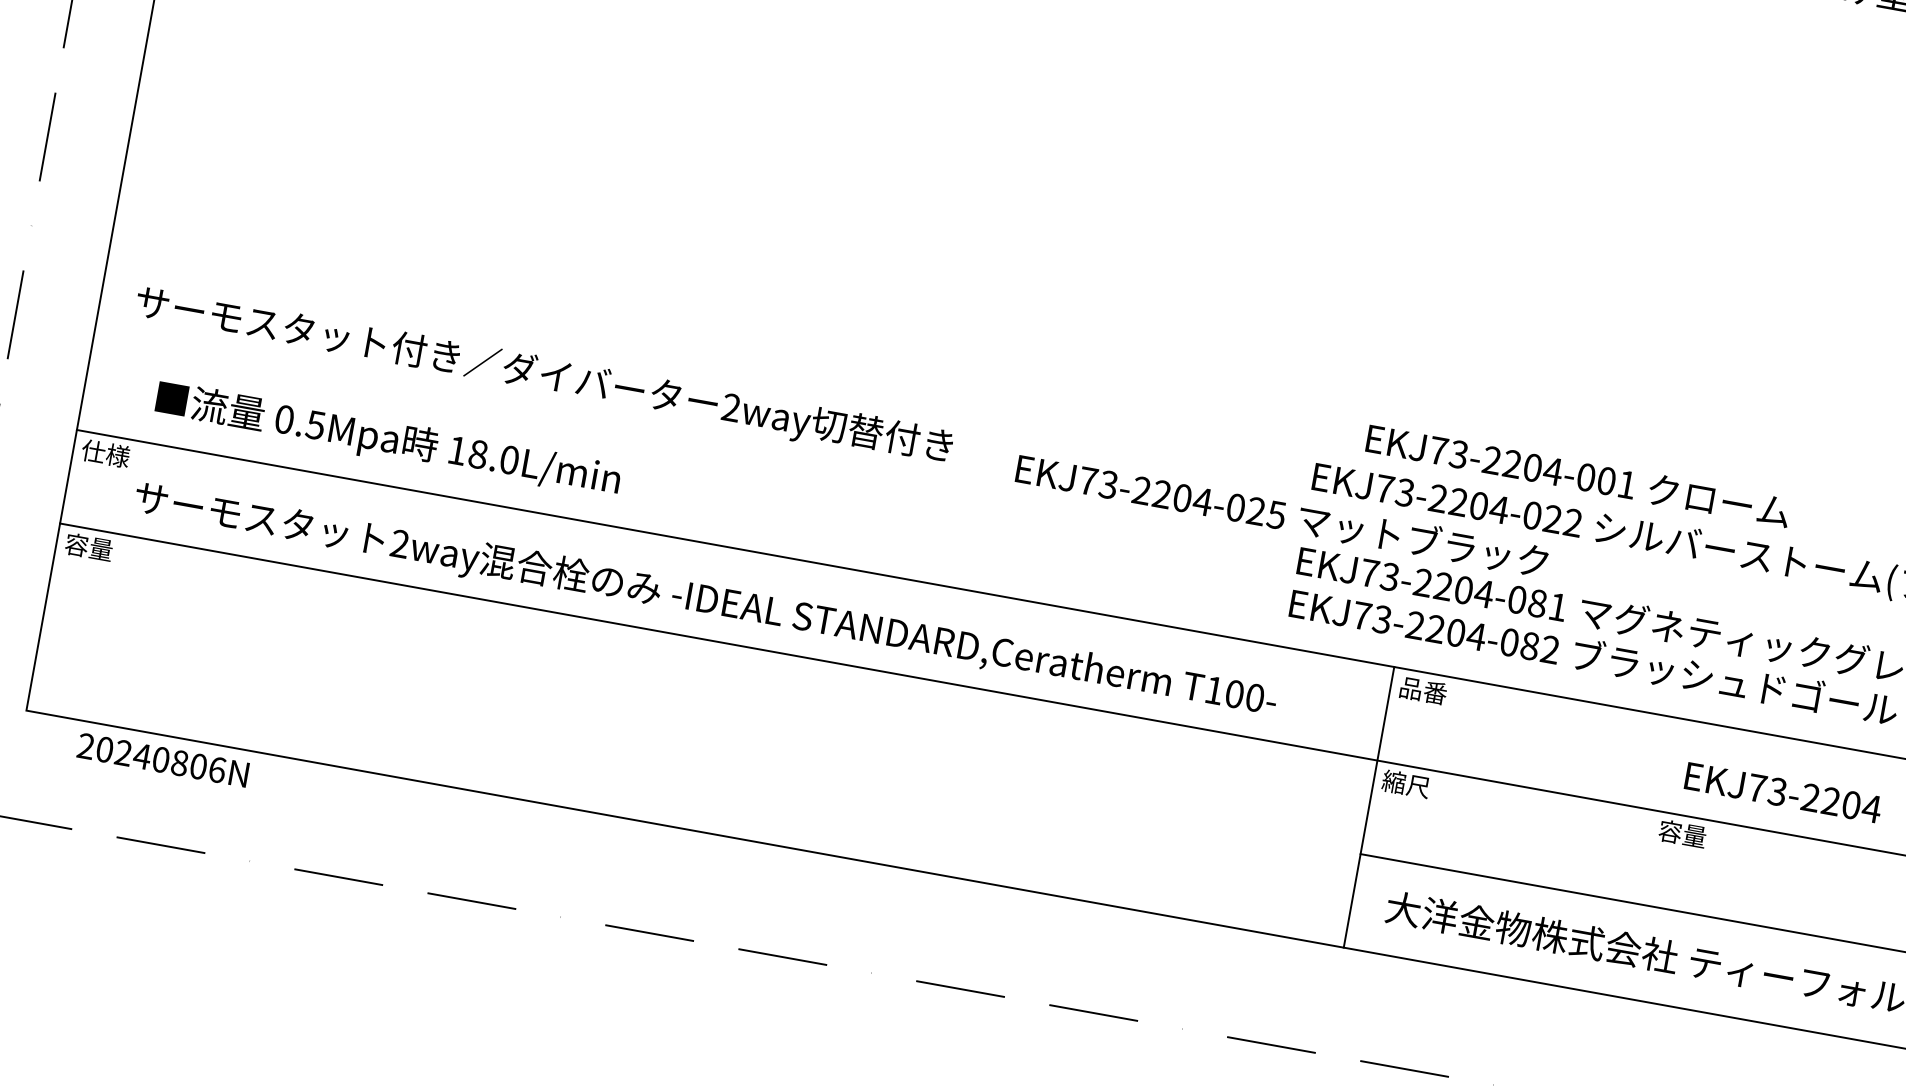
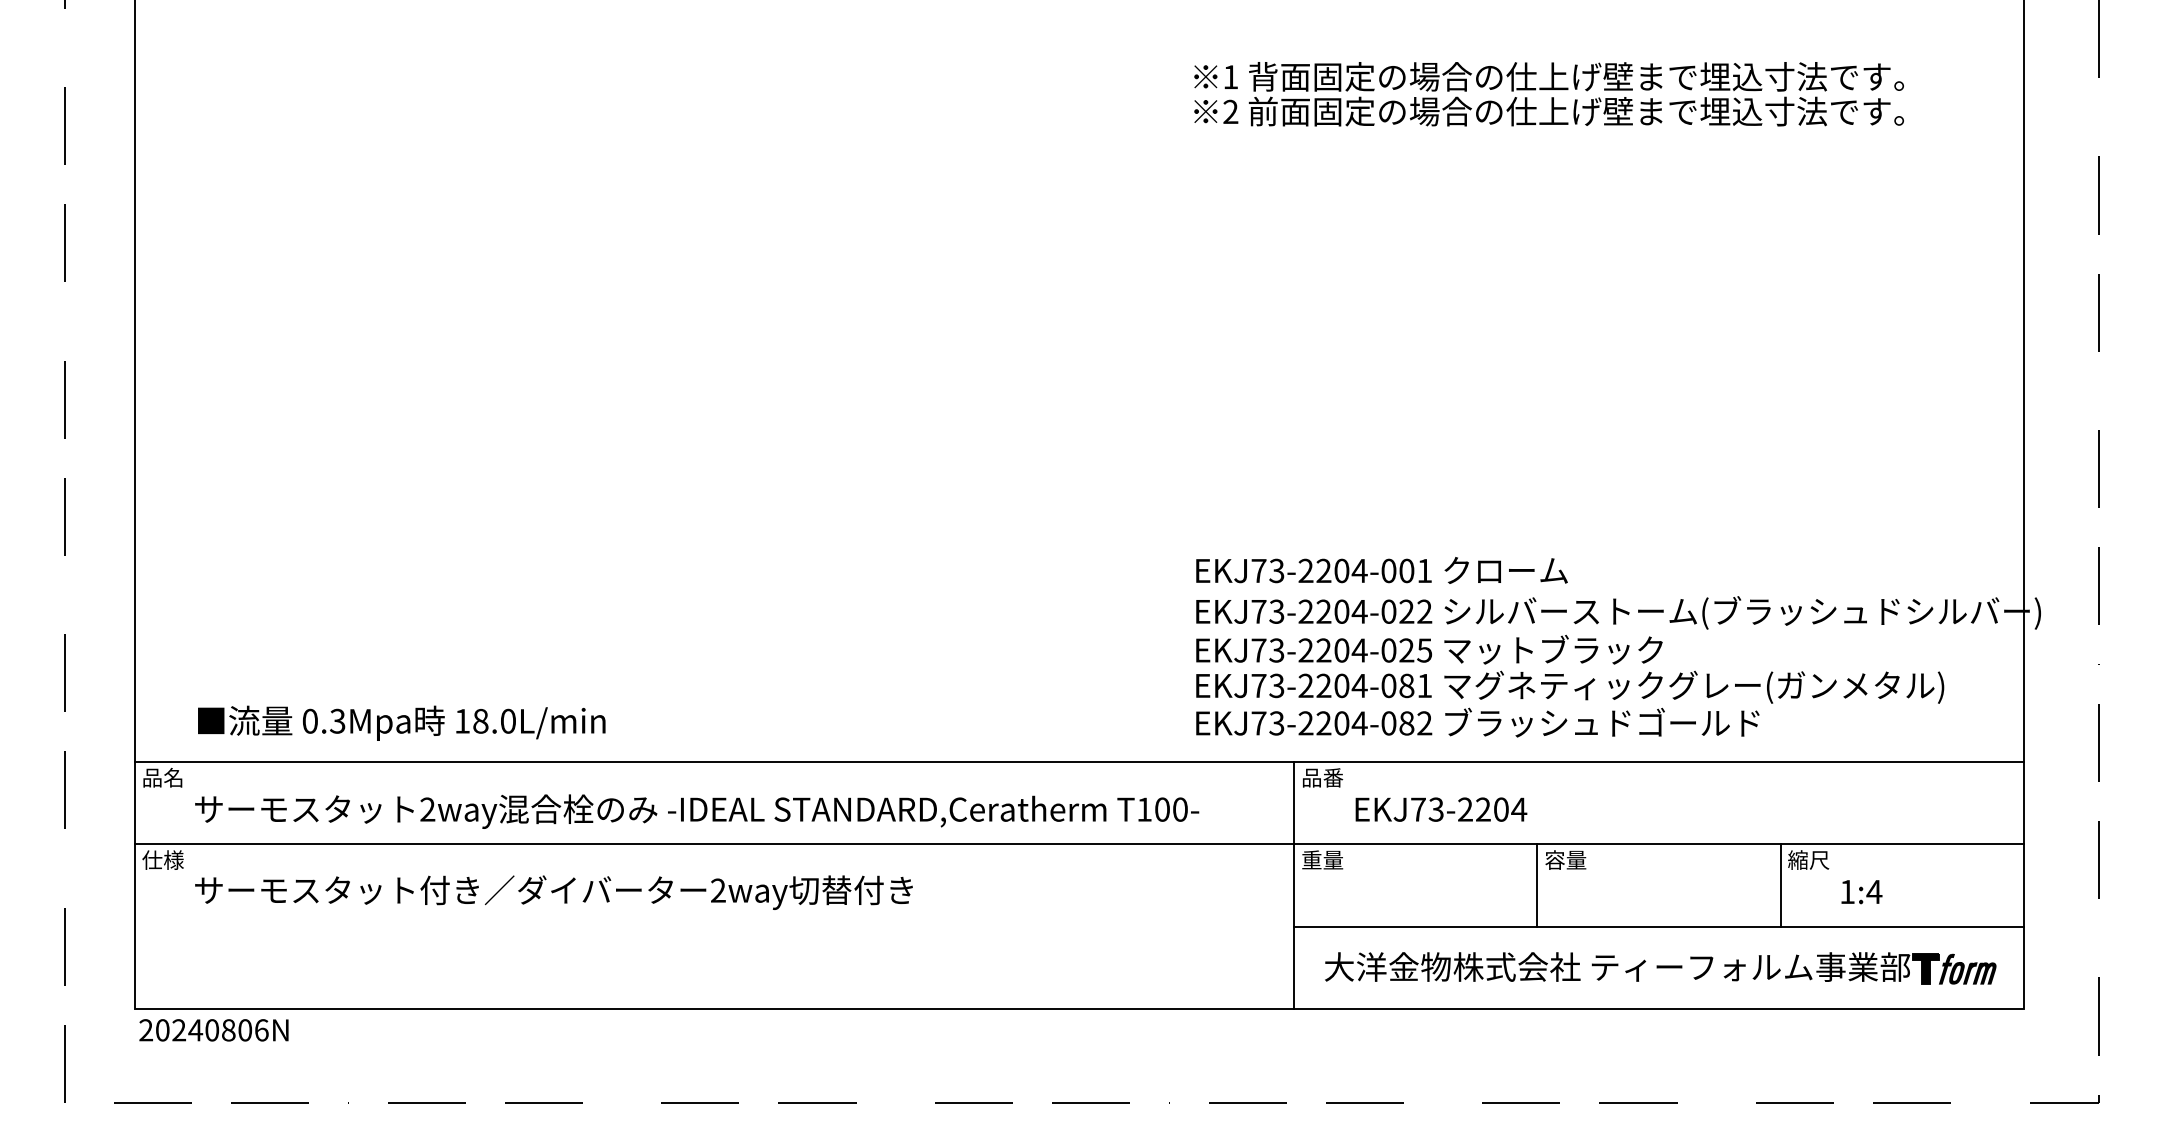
text: (543, 376) -> (553, 892), moved
text: (315, 424) -> (337, 720), 0.5Mpa -> 0.3Mpa
text: (105, 453) -> (162, 777), 仕様 -> 品名
text: (1577, 475) -> (1381, 570), moved
text: (1282, 514) -> (1429, 649), moved
text: (88, 546) -> (162, 859), 容量 -> 仕様
text: (162, 760) -> (213, 1030), moved
text: (1406, 783) -> (1322, 859), 縮尺 -> 重量
text: (1783, 792) -> (1441, 809), moved
line: (1645, 857) -> (1537, 885), added

